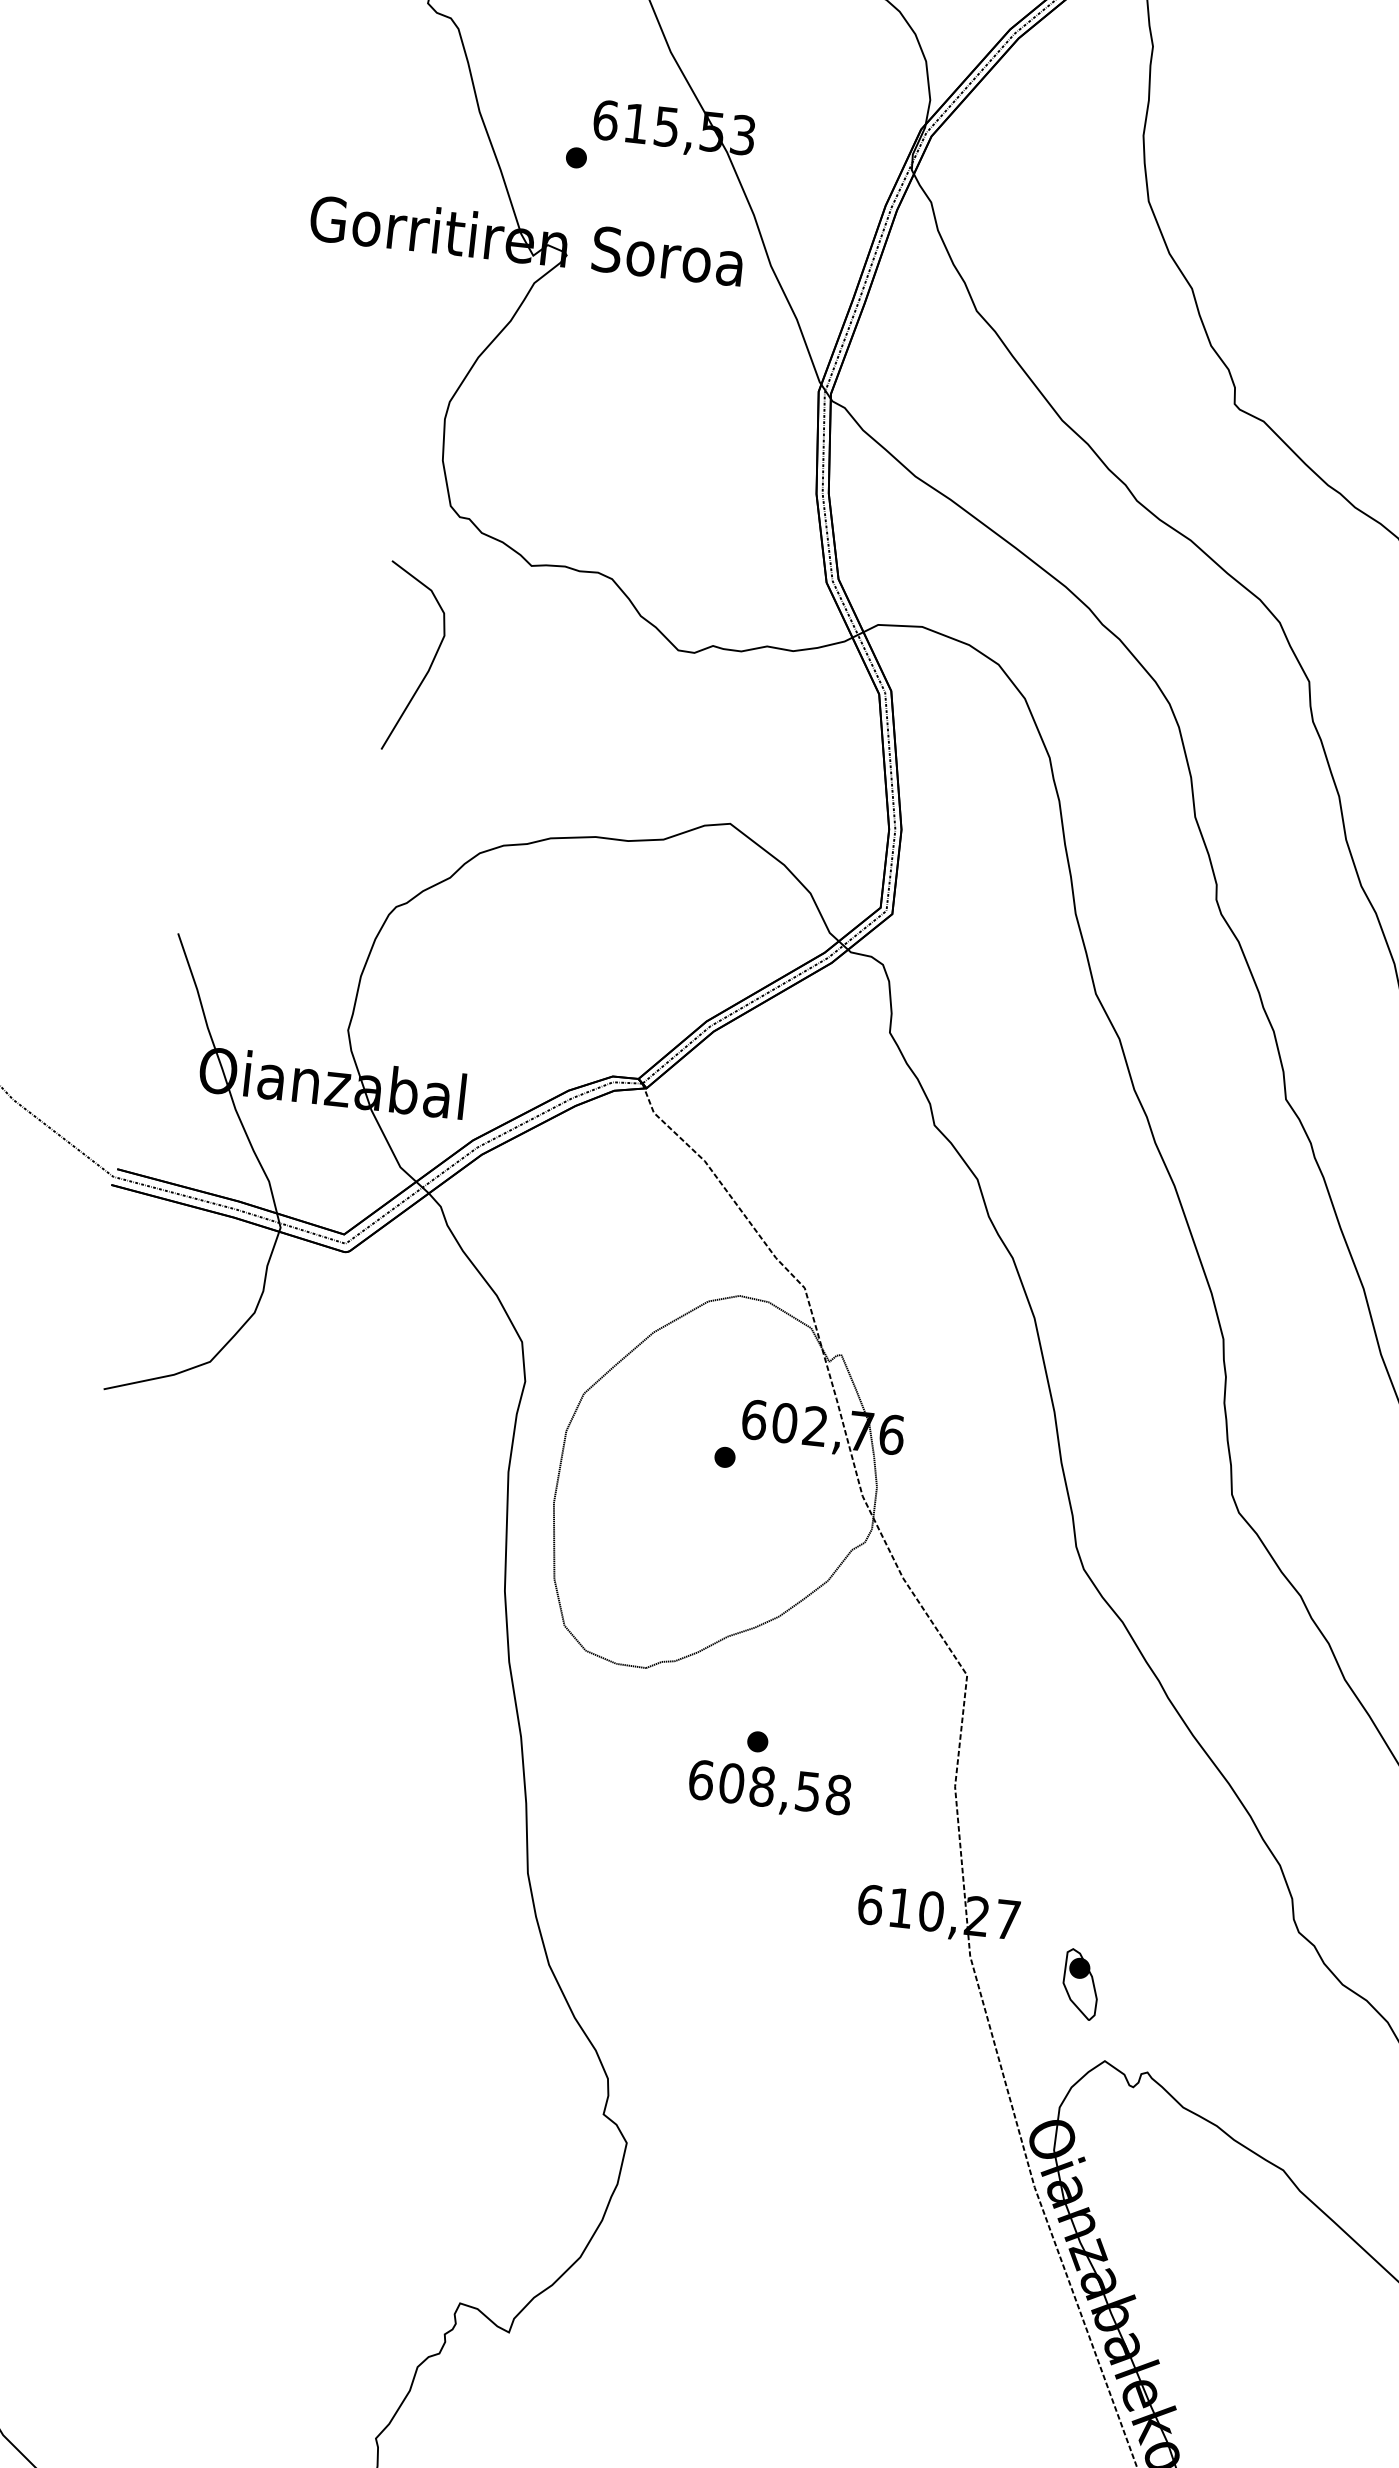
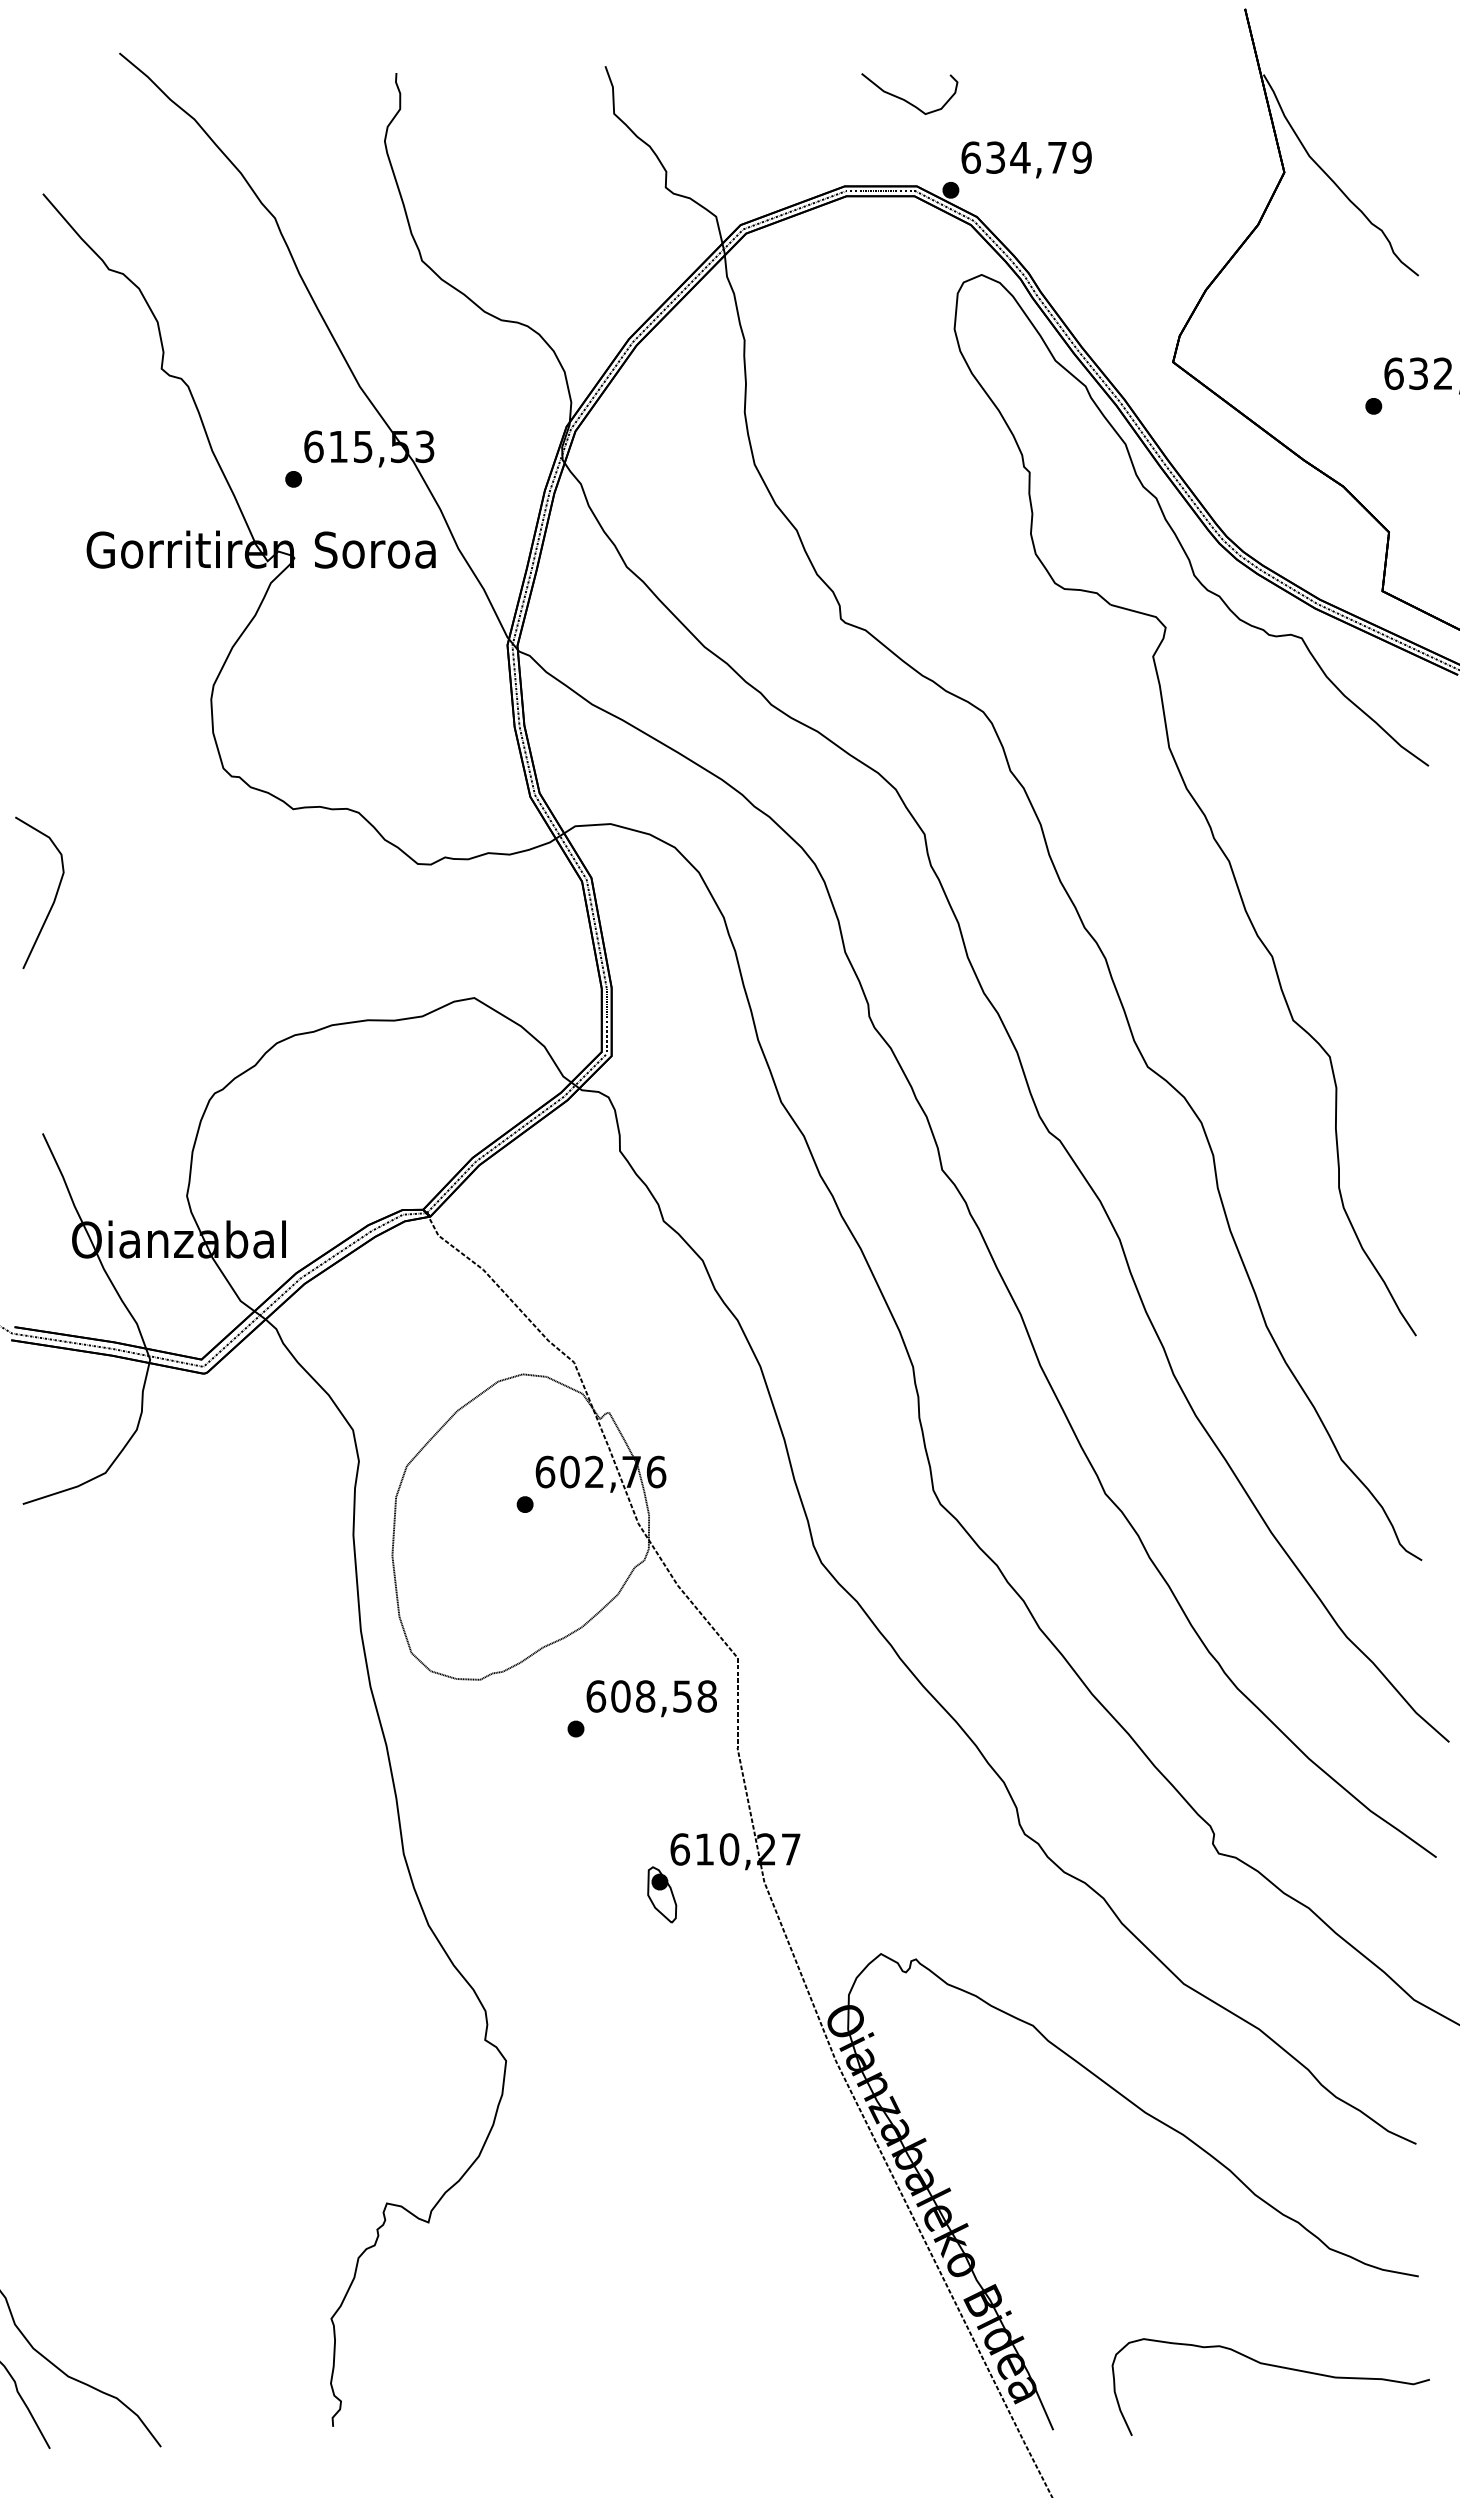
curve: (429, 665) -> (54, 897), moved
text: (769, 1790) -> (651, 1698), moved
part: (1081, 1984) -> (662, 1894), moved

